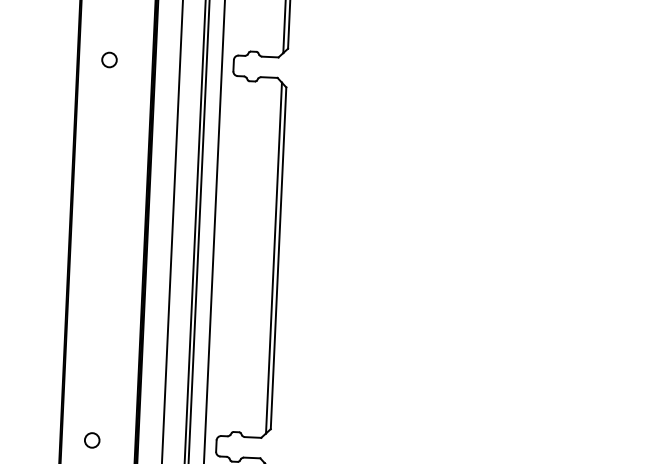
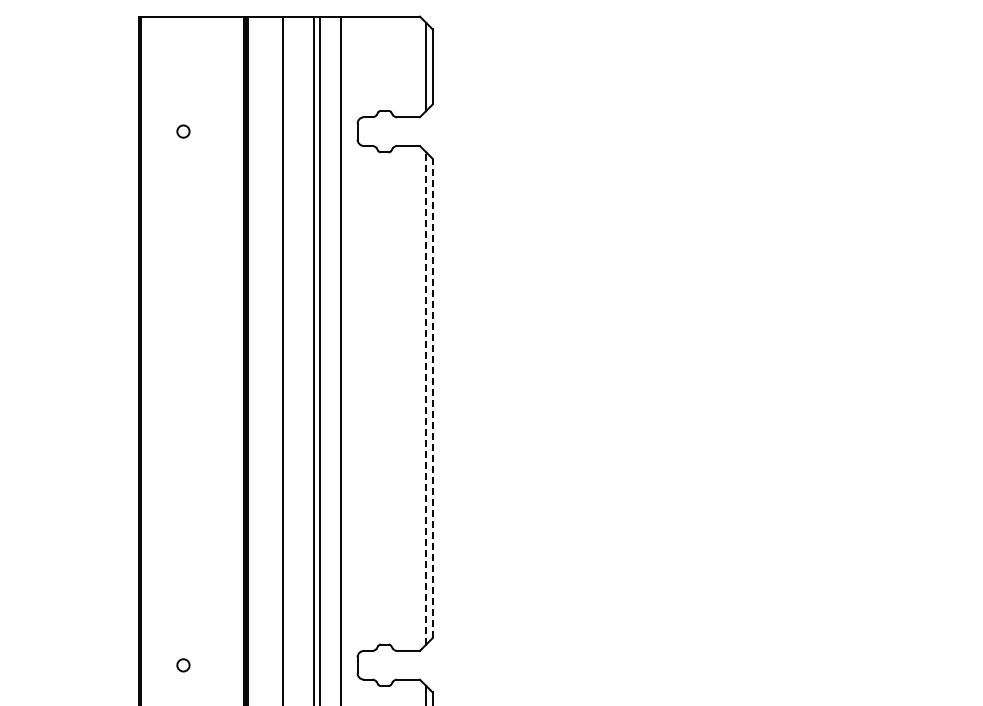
circle: (109, 59) -> (183, 131), size x0.6
line: (274, 257) -> (426, 397), solid -> dashed
line: (278, 258) -> (432, 398), solid -> dashed
circle: (92, 440) -> (183, 665), size x0.6

